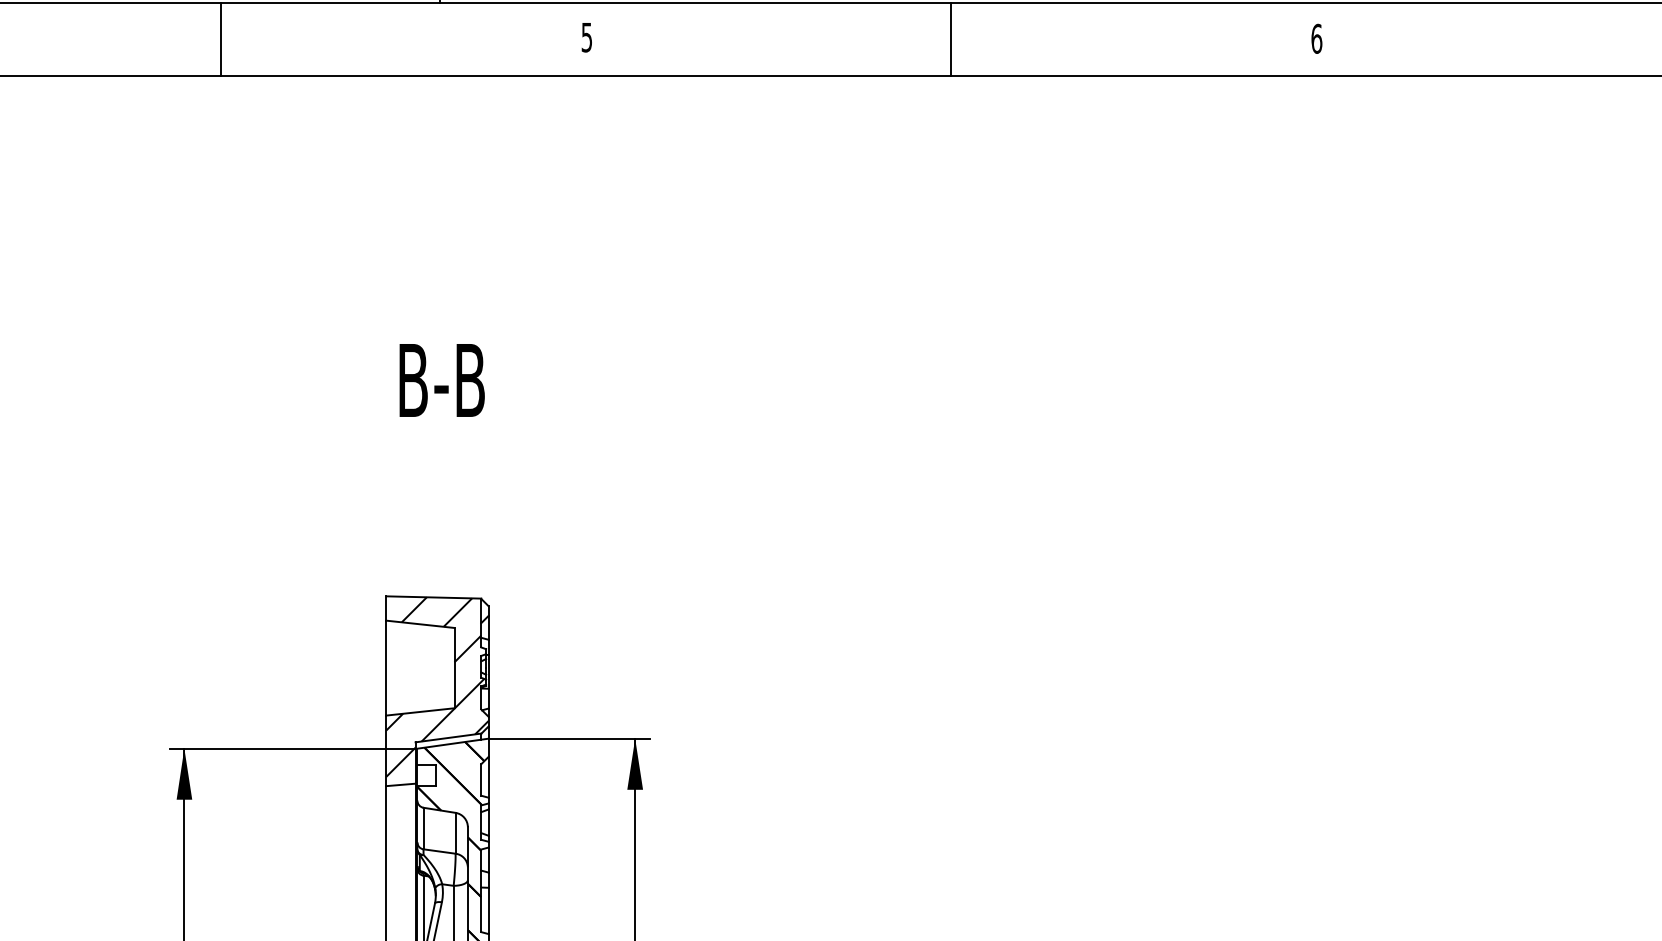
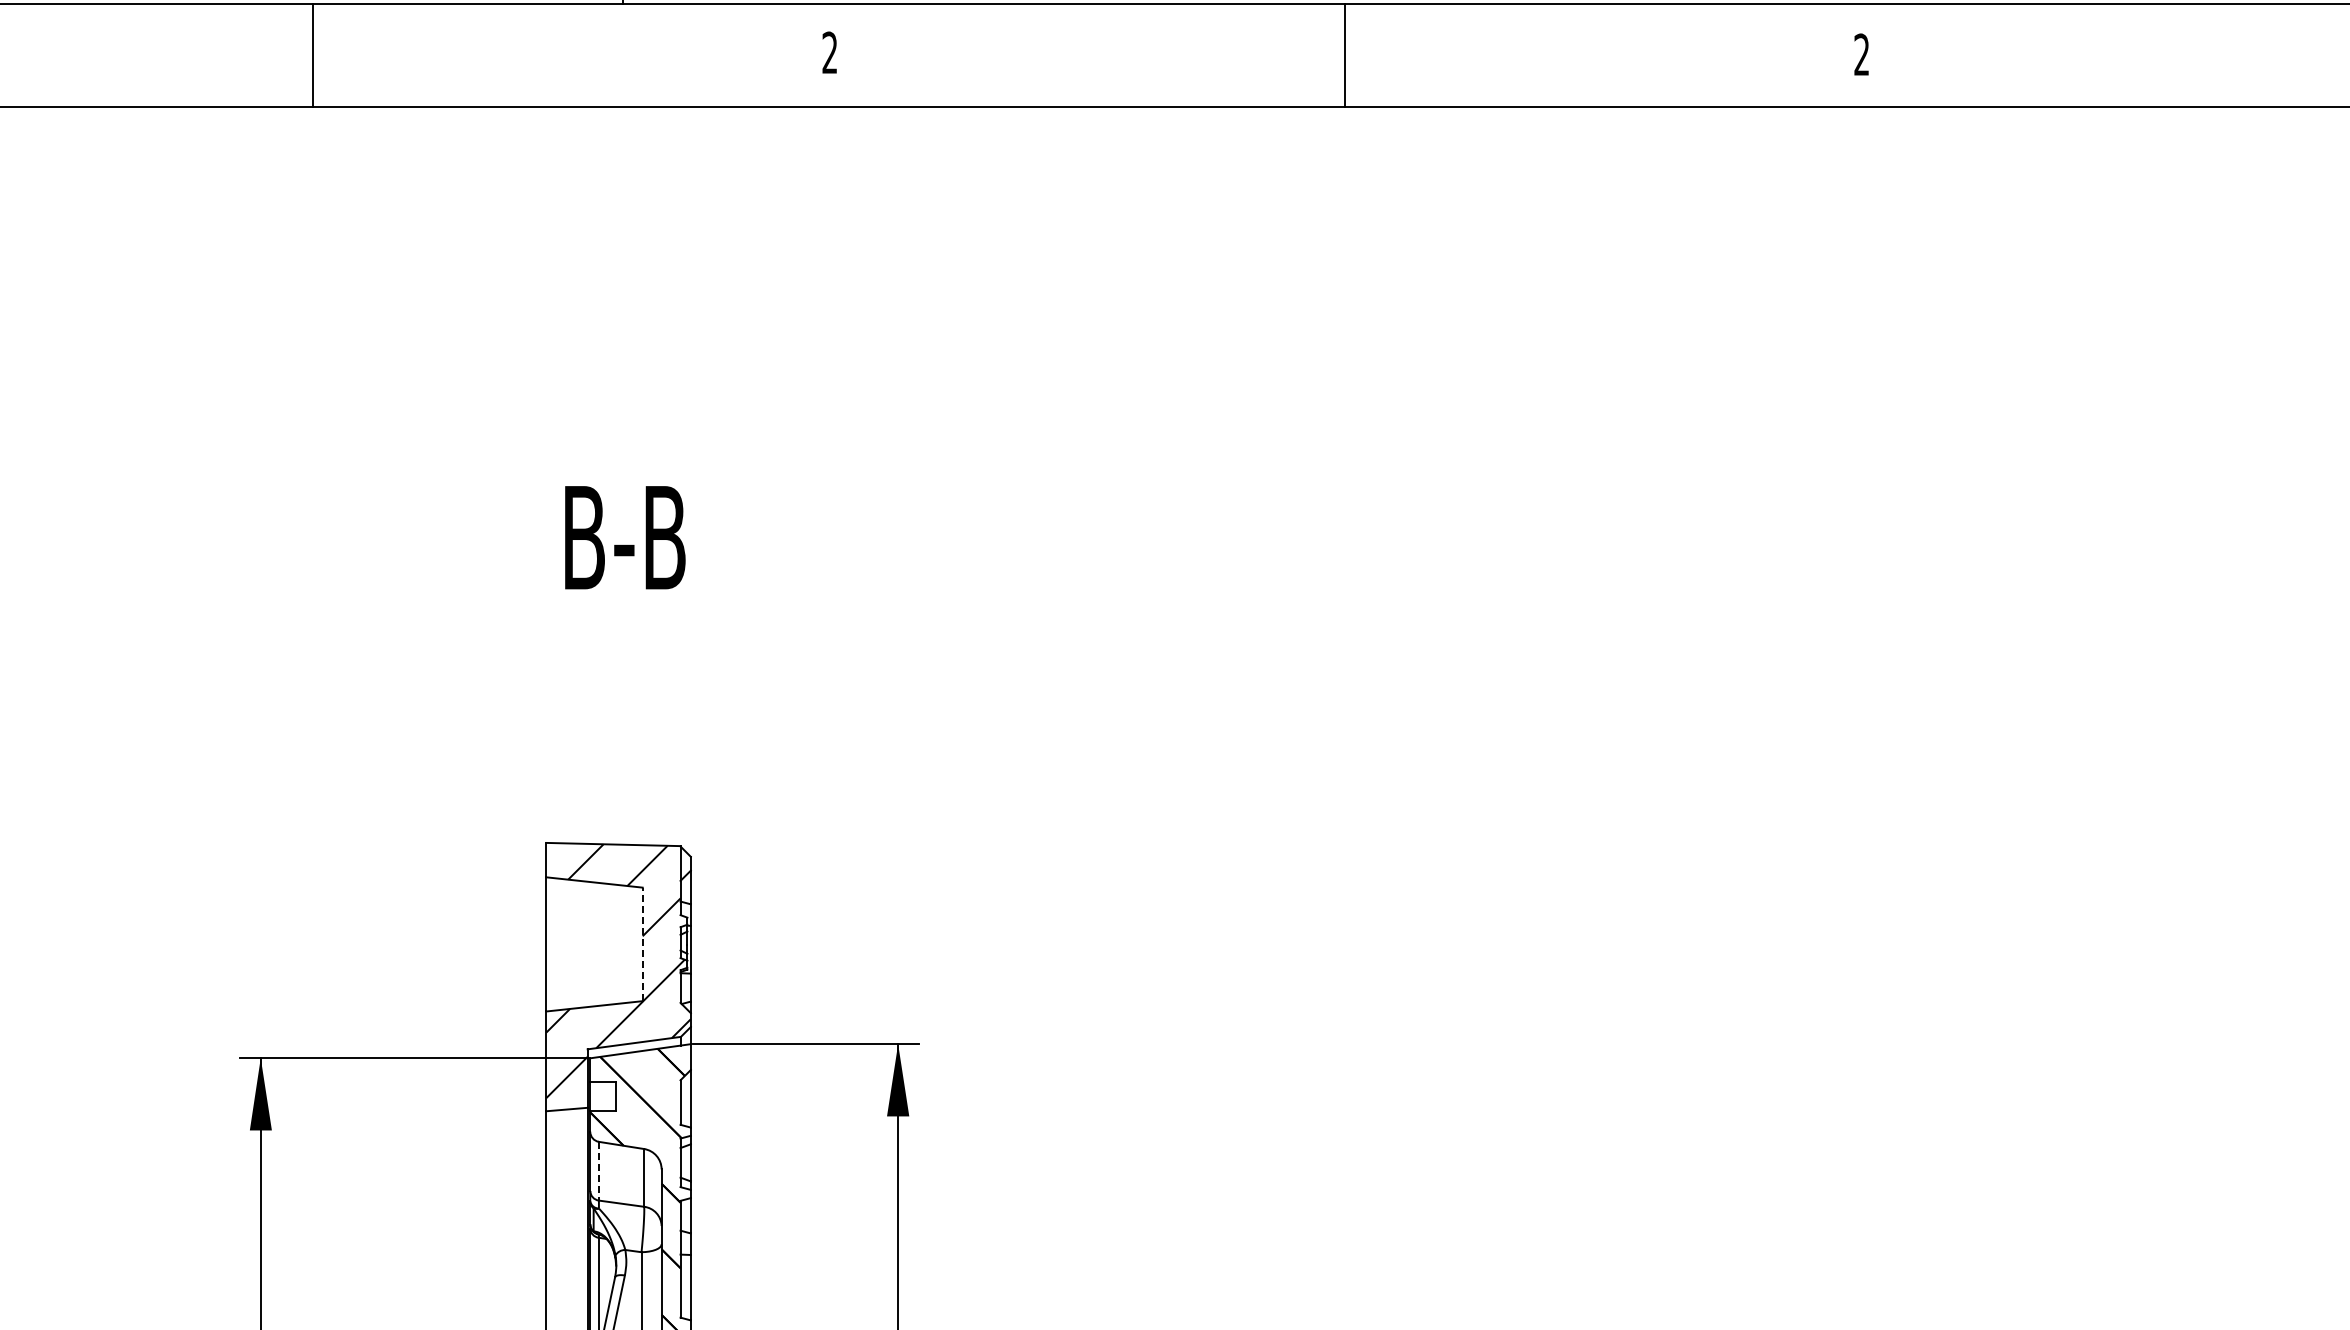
text: (586, 37) -> (829, 52), 5 -> 2
text: (1316, 38) -> (1861, 54), 6 -> 2
line: (454, 668) -> (642, 944), solid -> dashed
line: (423, 828) -> (598, 1171), solid -> dashed

